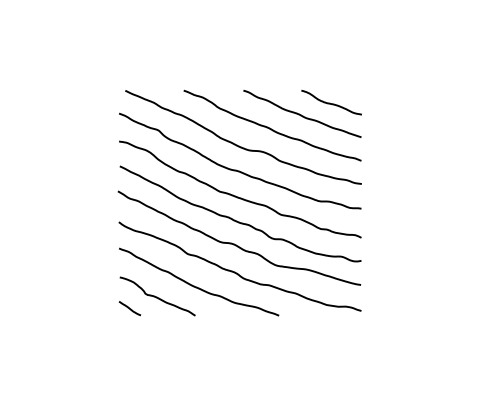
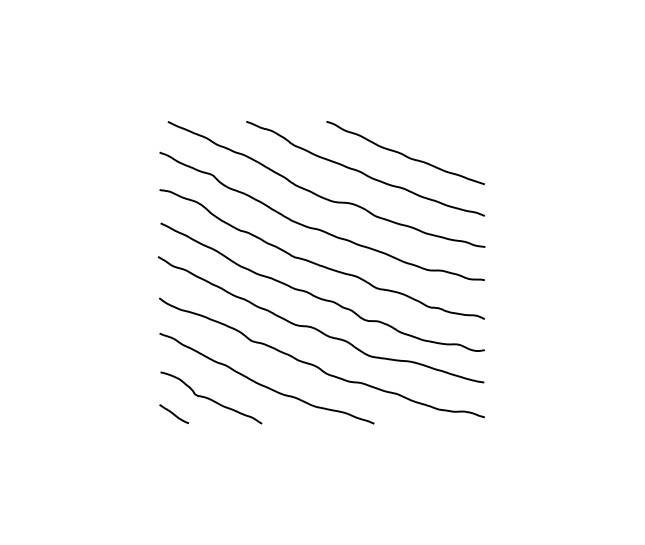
curve: (330, 102) -> (443, 137), removed

